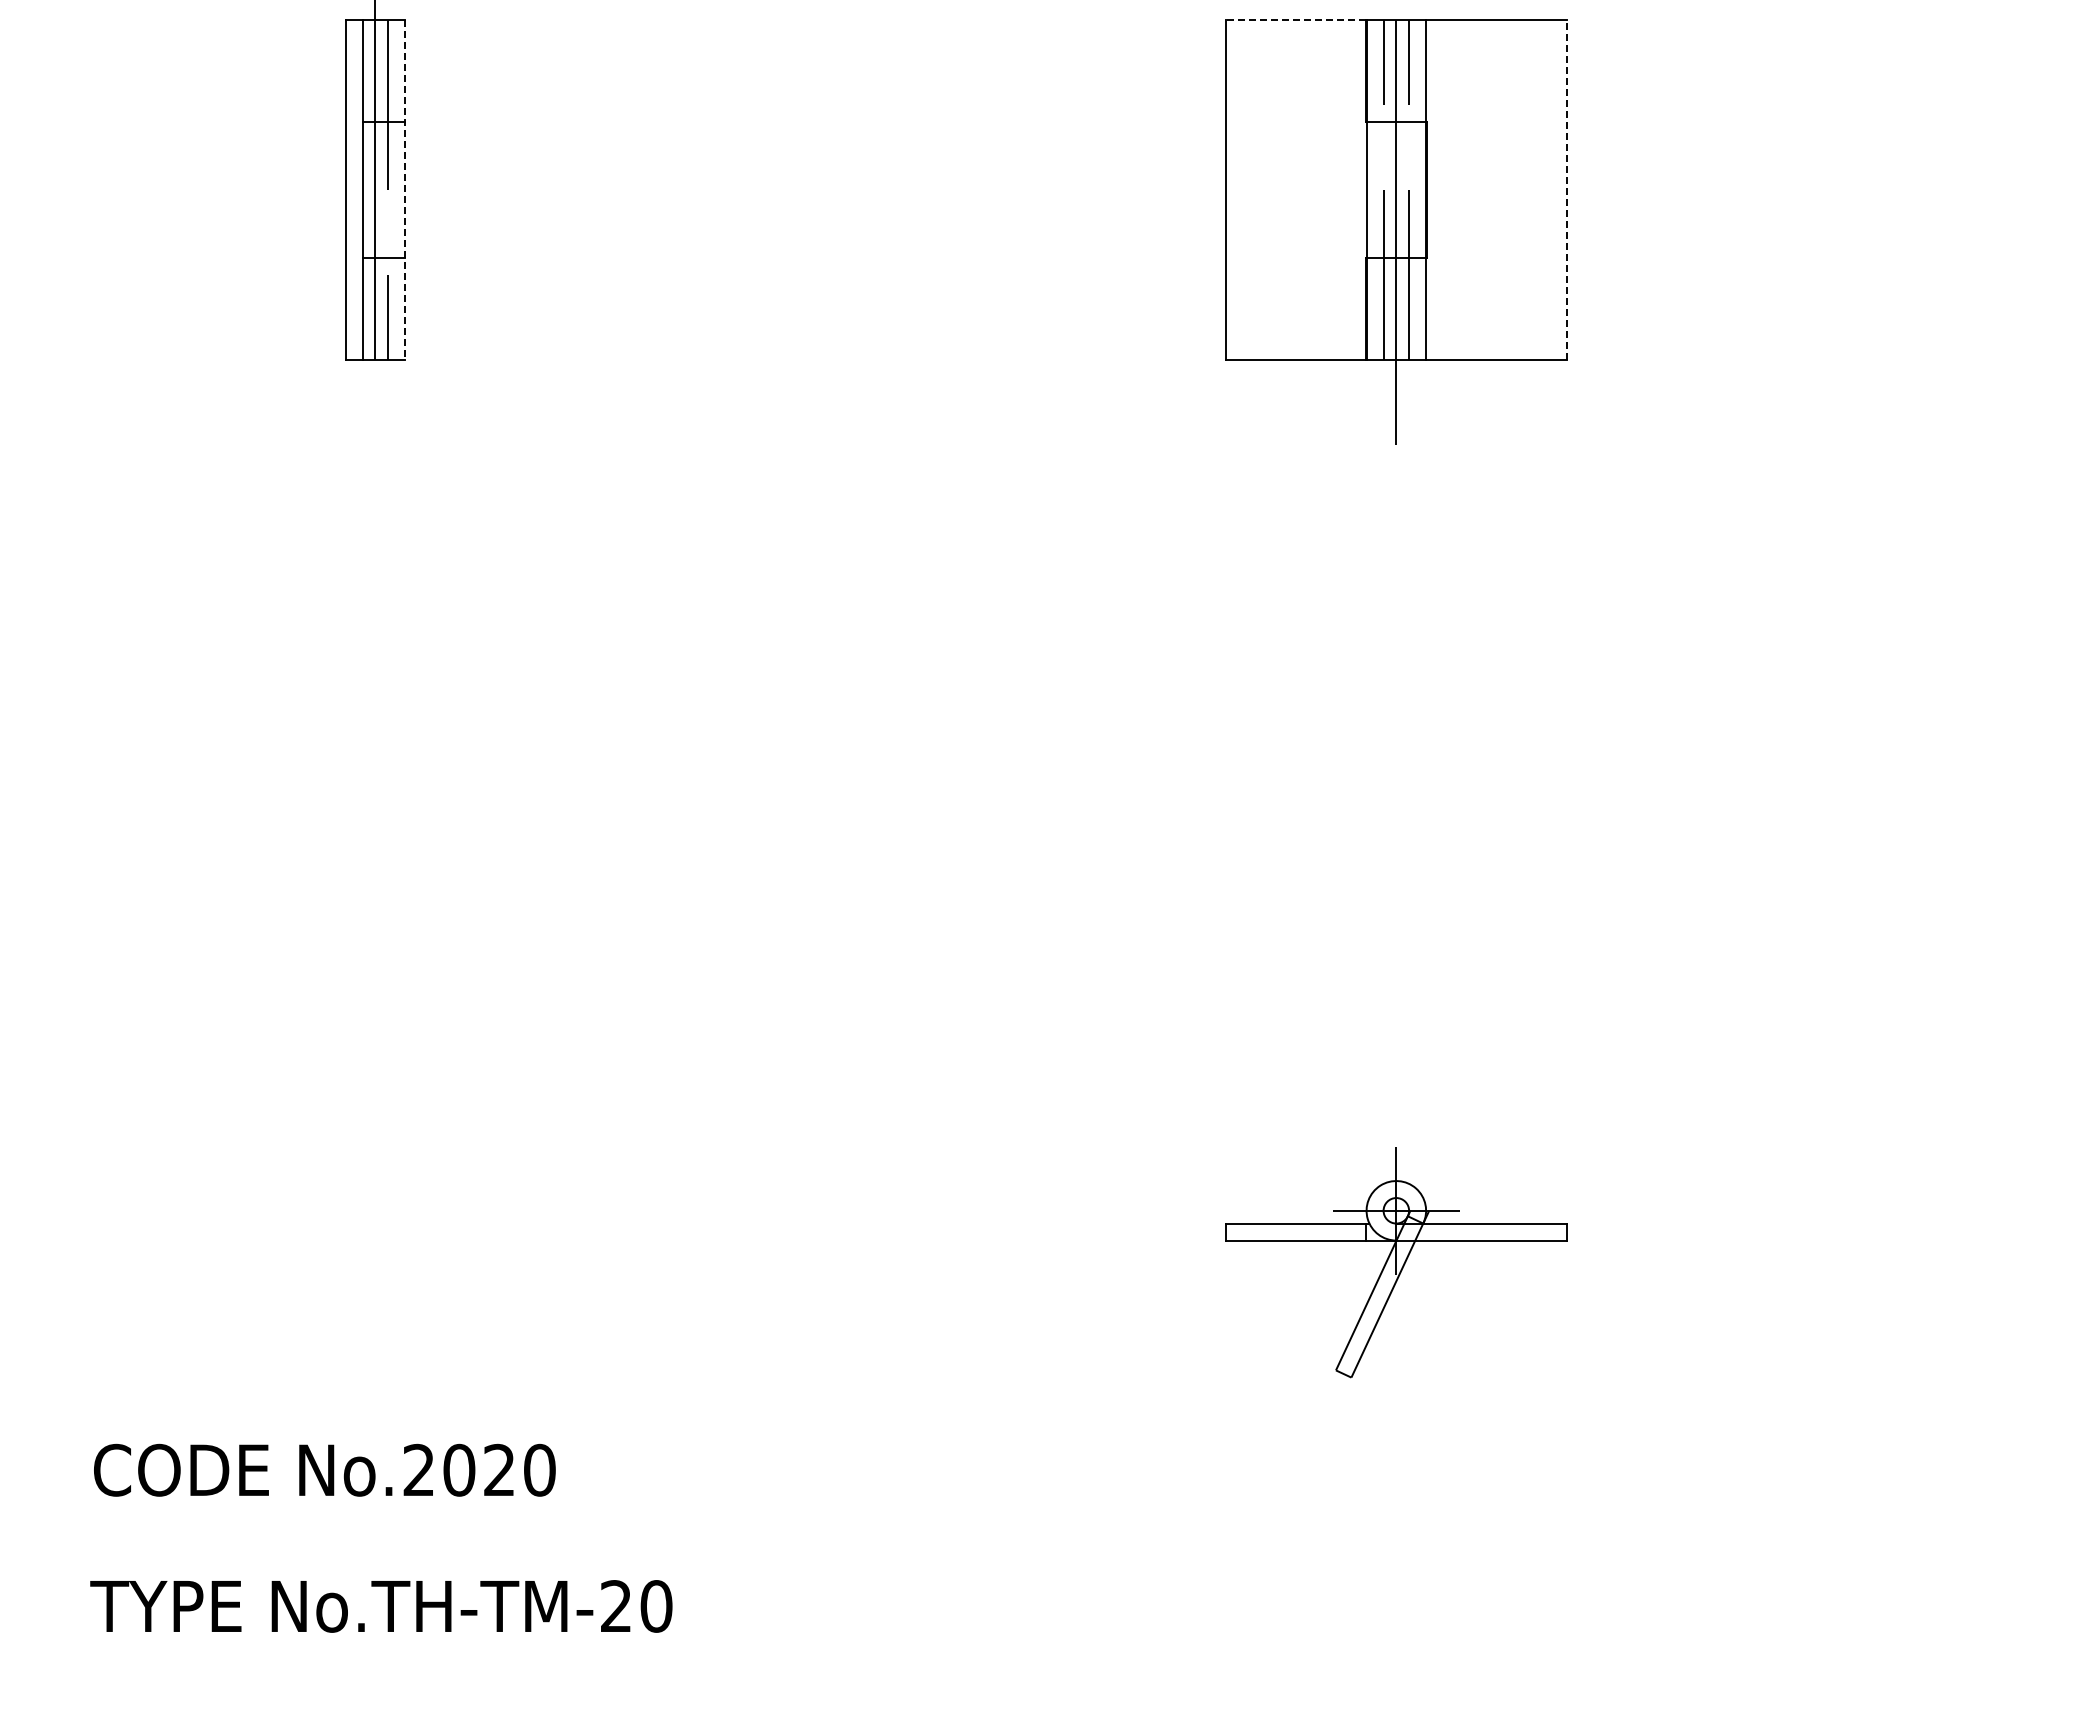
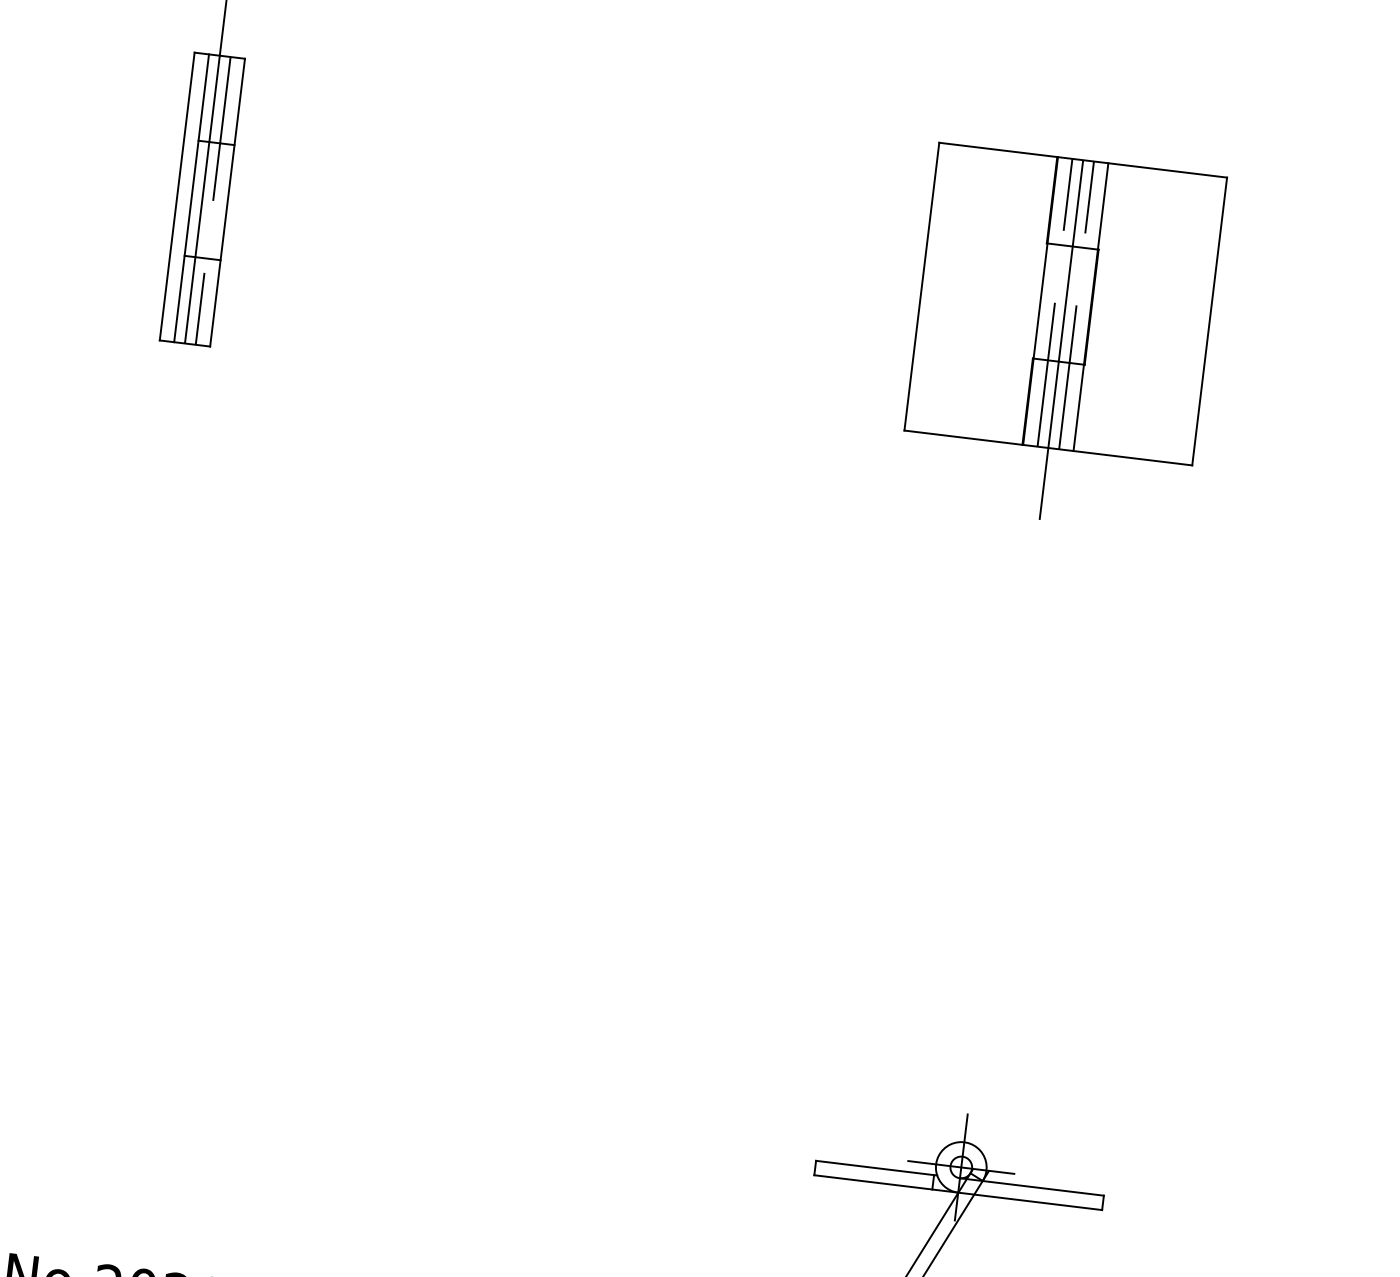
line: (1295, 19) -> (997, 149), dashed -> solid
line: (1566, 189) -> (1209, 321), dashed -> solid
line: (405, 190) -> (227, 203), dashed -> solid

